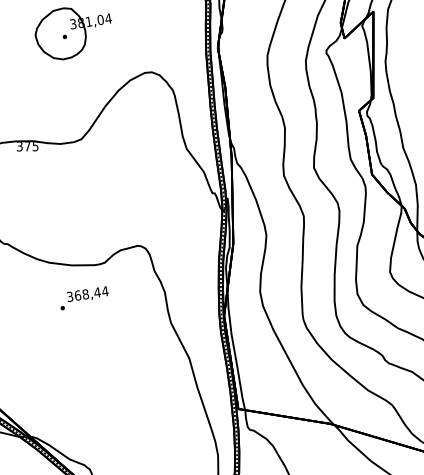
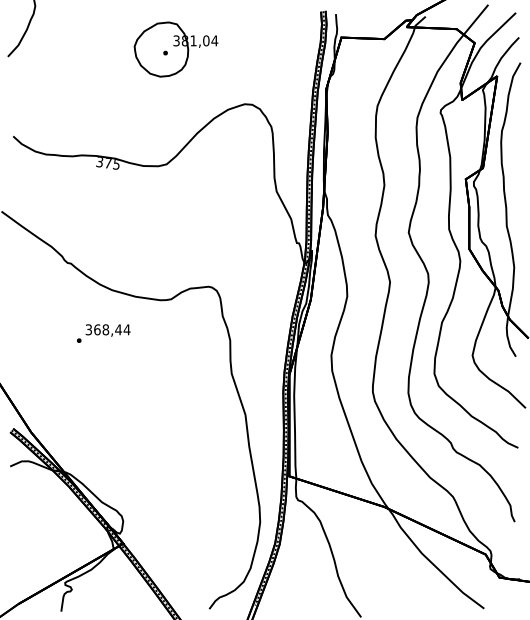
text: (84, 298) -> (103, 333), moved

